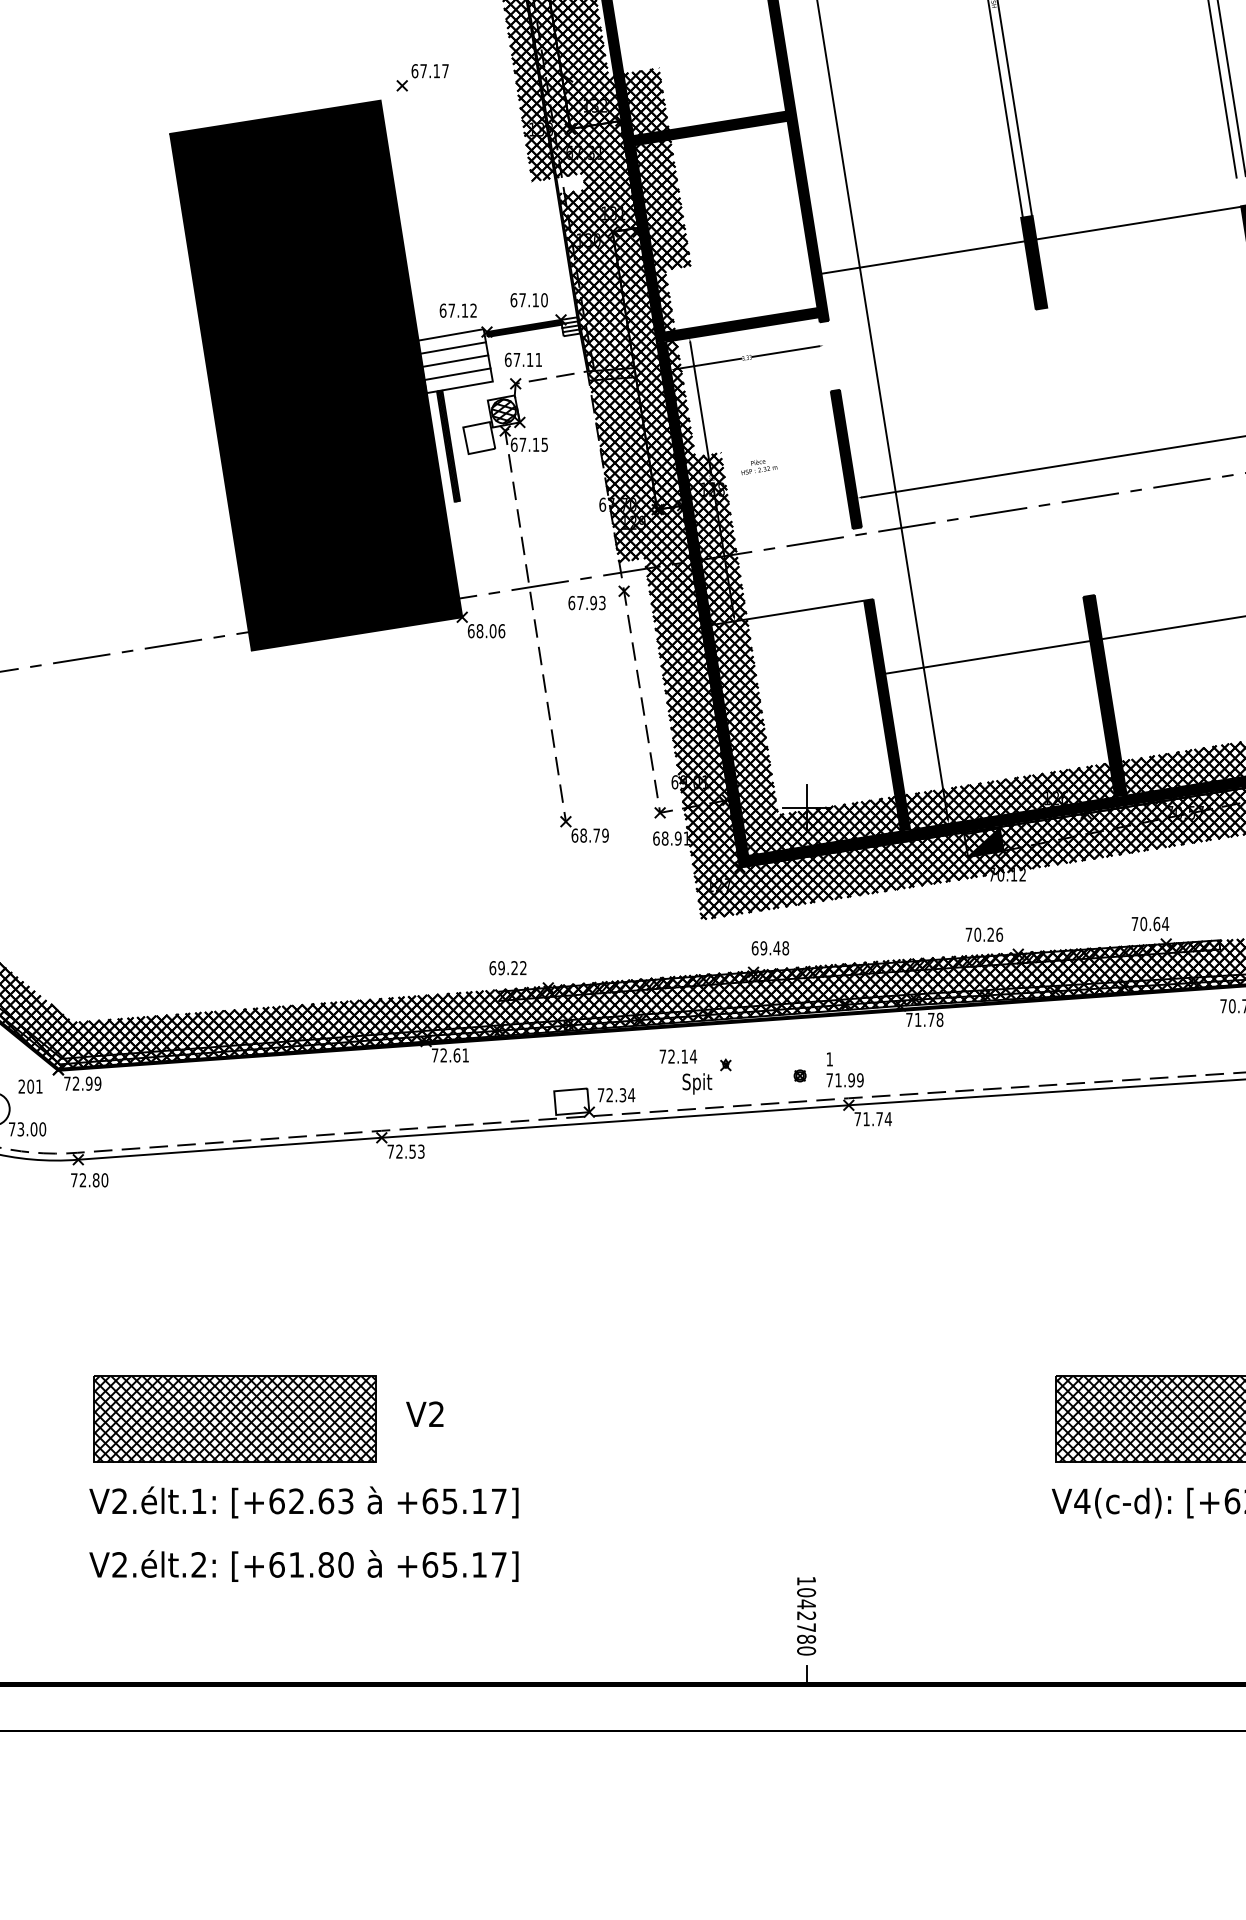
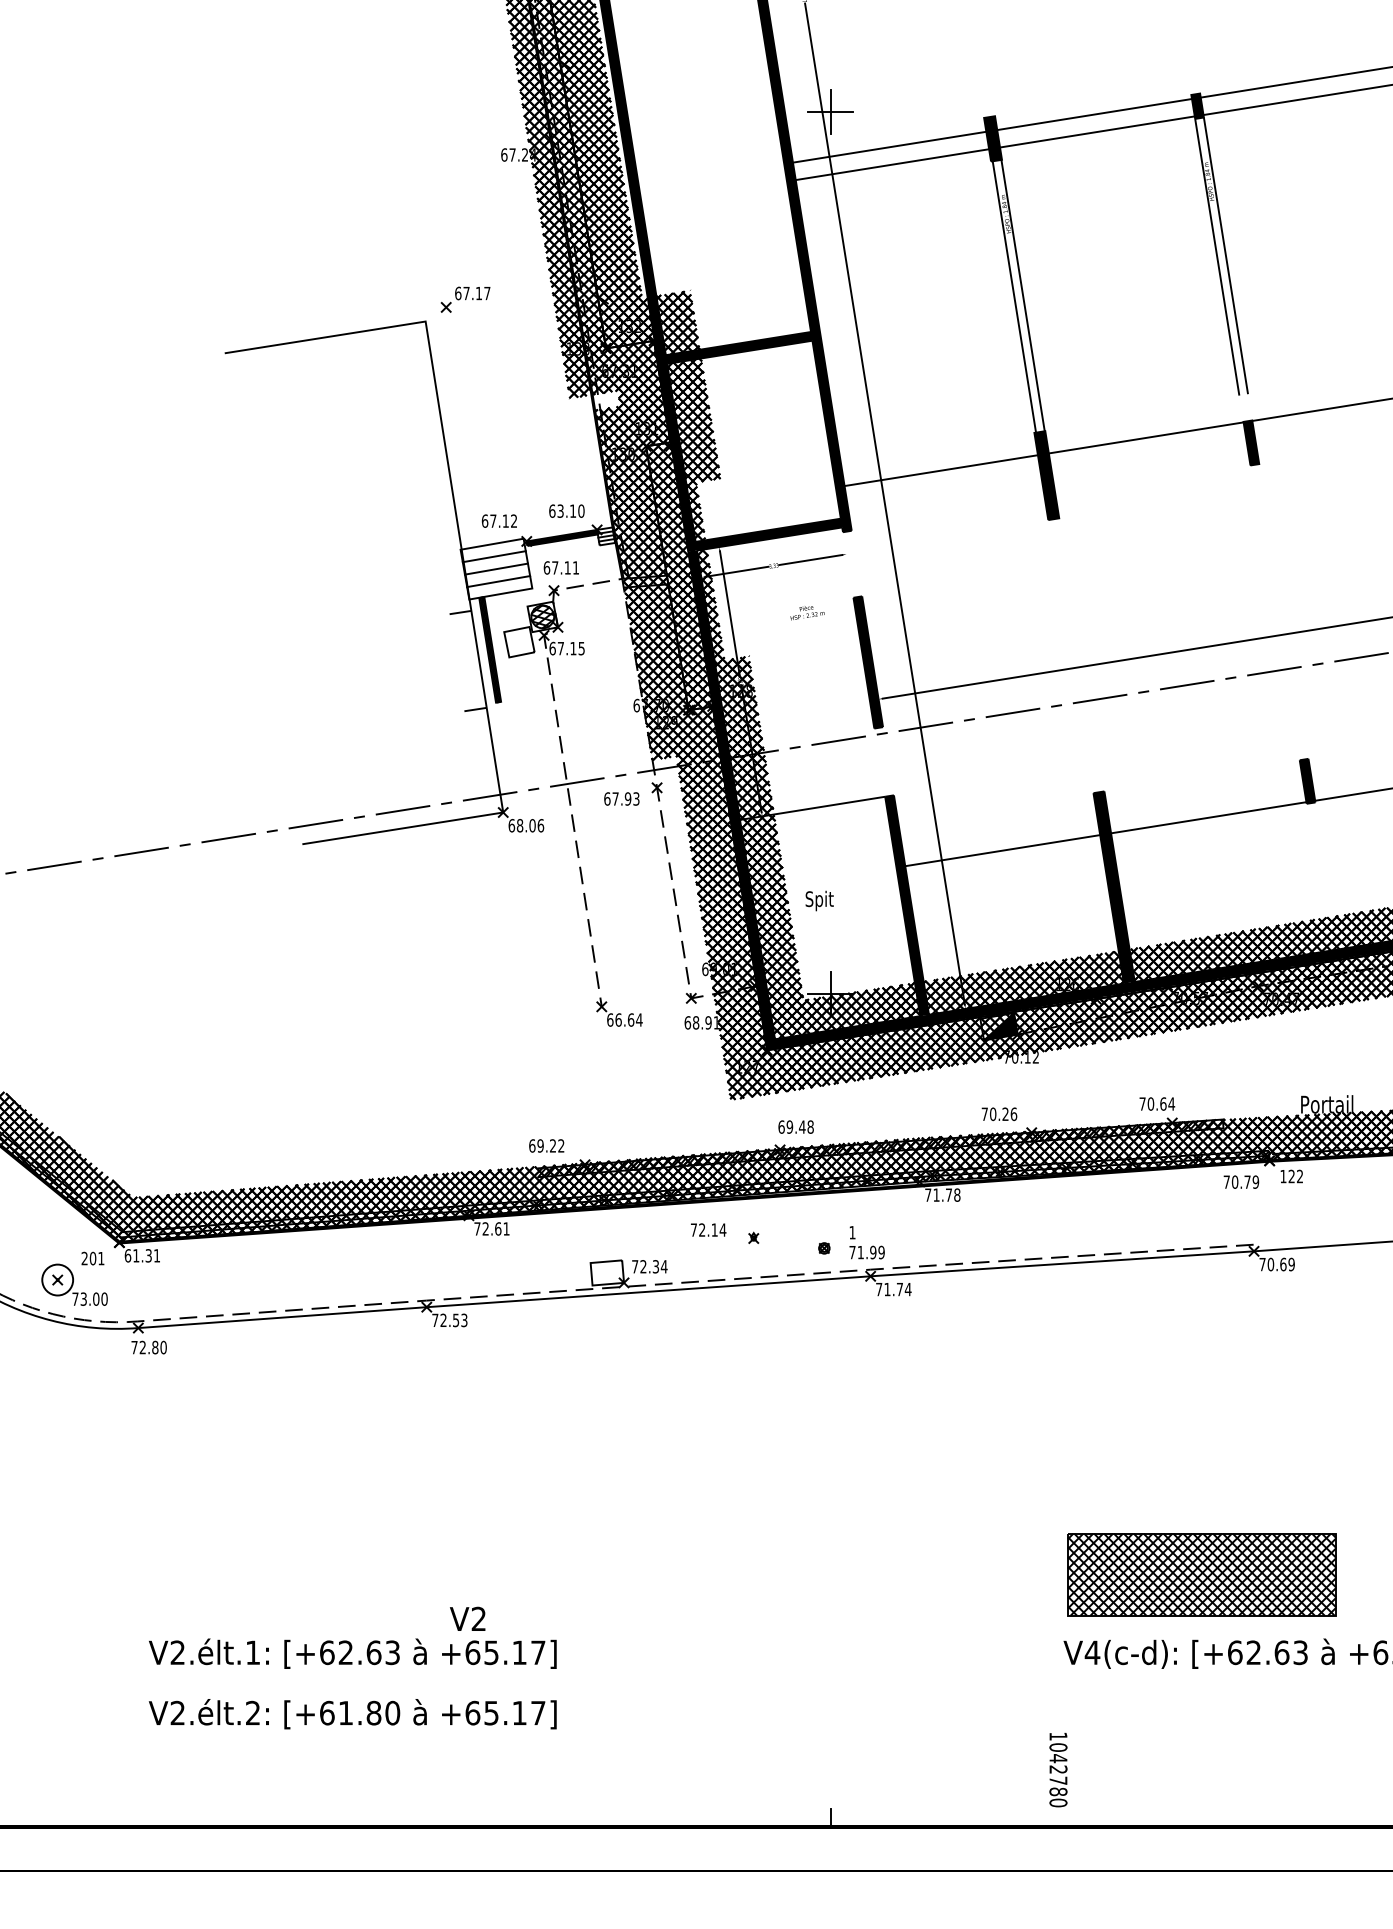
text: (522, 299) -> (560, 510), 67.10 -> 63.10
fill: (315, 375) -> (363, 582), removed
text: (759, 467) -> (807, 613), moved
text: (594, 835) -> (628, 1019), 68.79 -> 66.64
text: (82, 1083) -> (142, 1255), 72.99 -> 61.31
text: (697, 1083) -> (819, 900), moved
text: (424, 1413) -> (467, 1618), moved
part: (235, 1419) -> (287, 1574), removed
text: (806, 1616) -> (1058, 1770), moved

